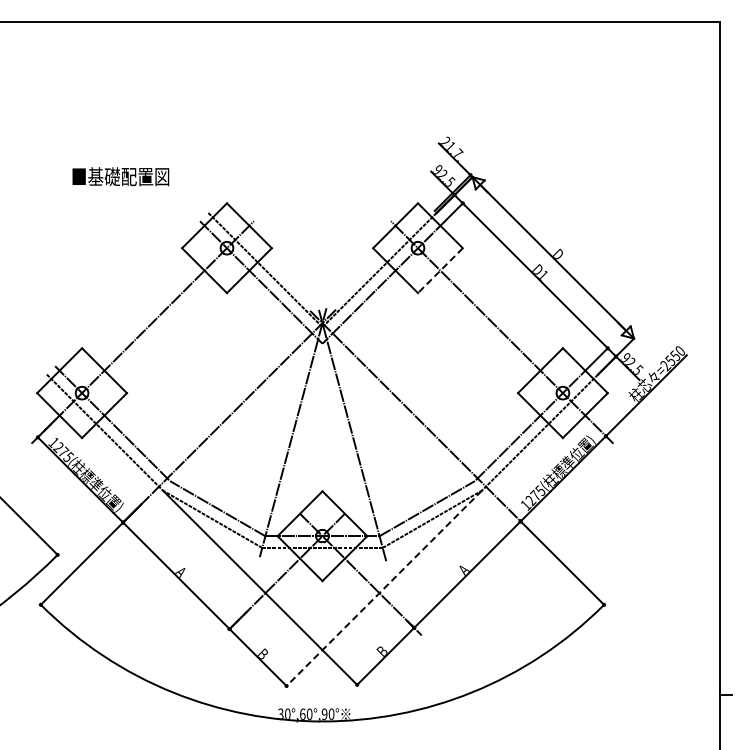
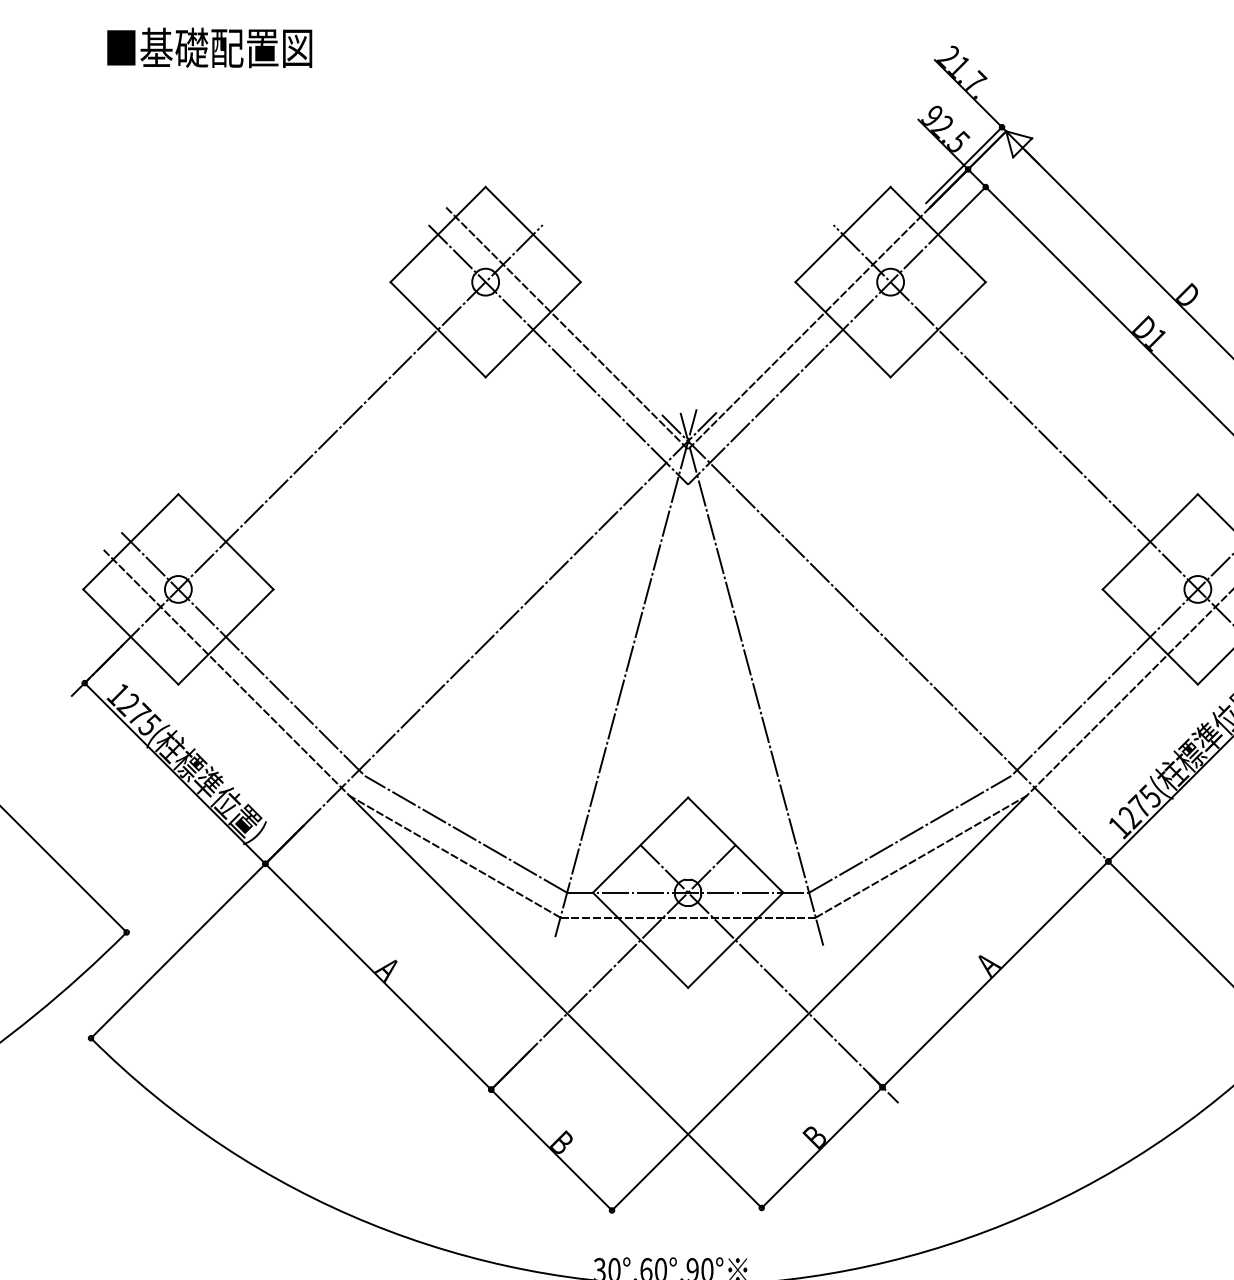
text: (120, 176) -> (208, 47), moved
line: (440, 270) -> (938, 329), dashed -> solid
line: (383, 588) -> (817, 1003), dashed -> solid

